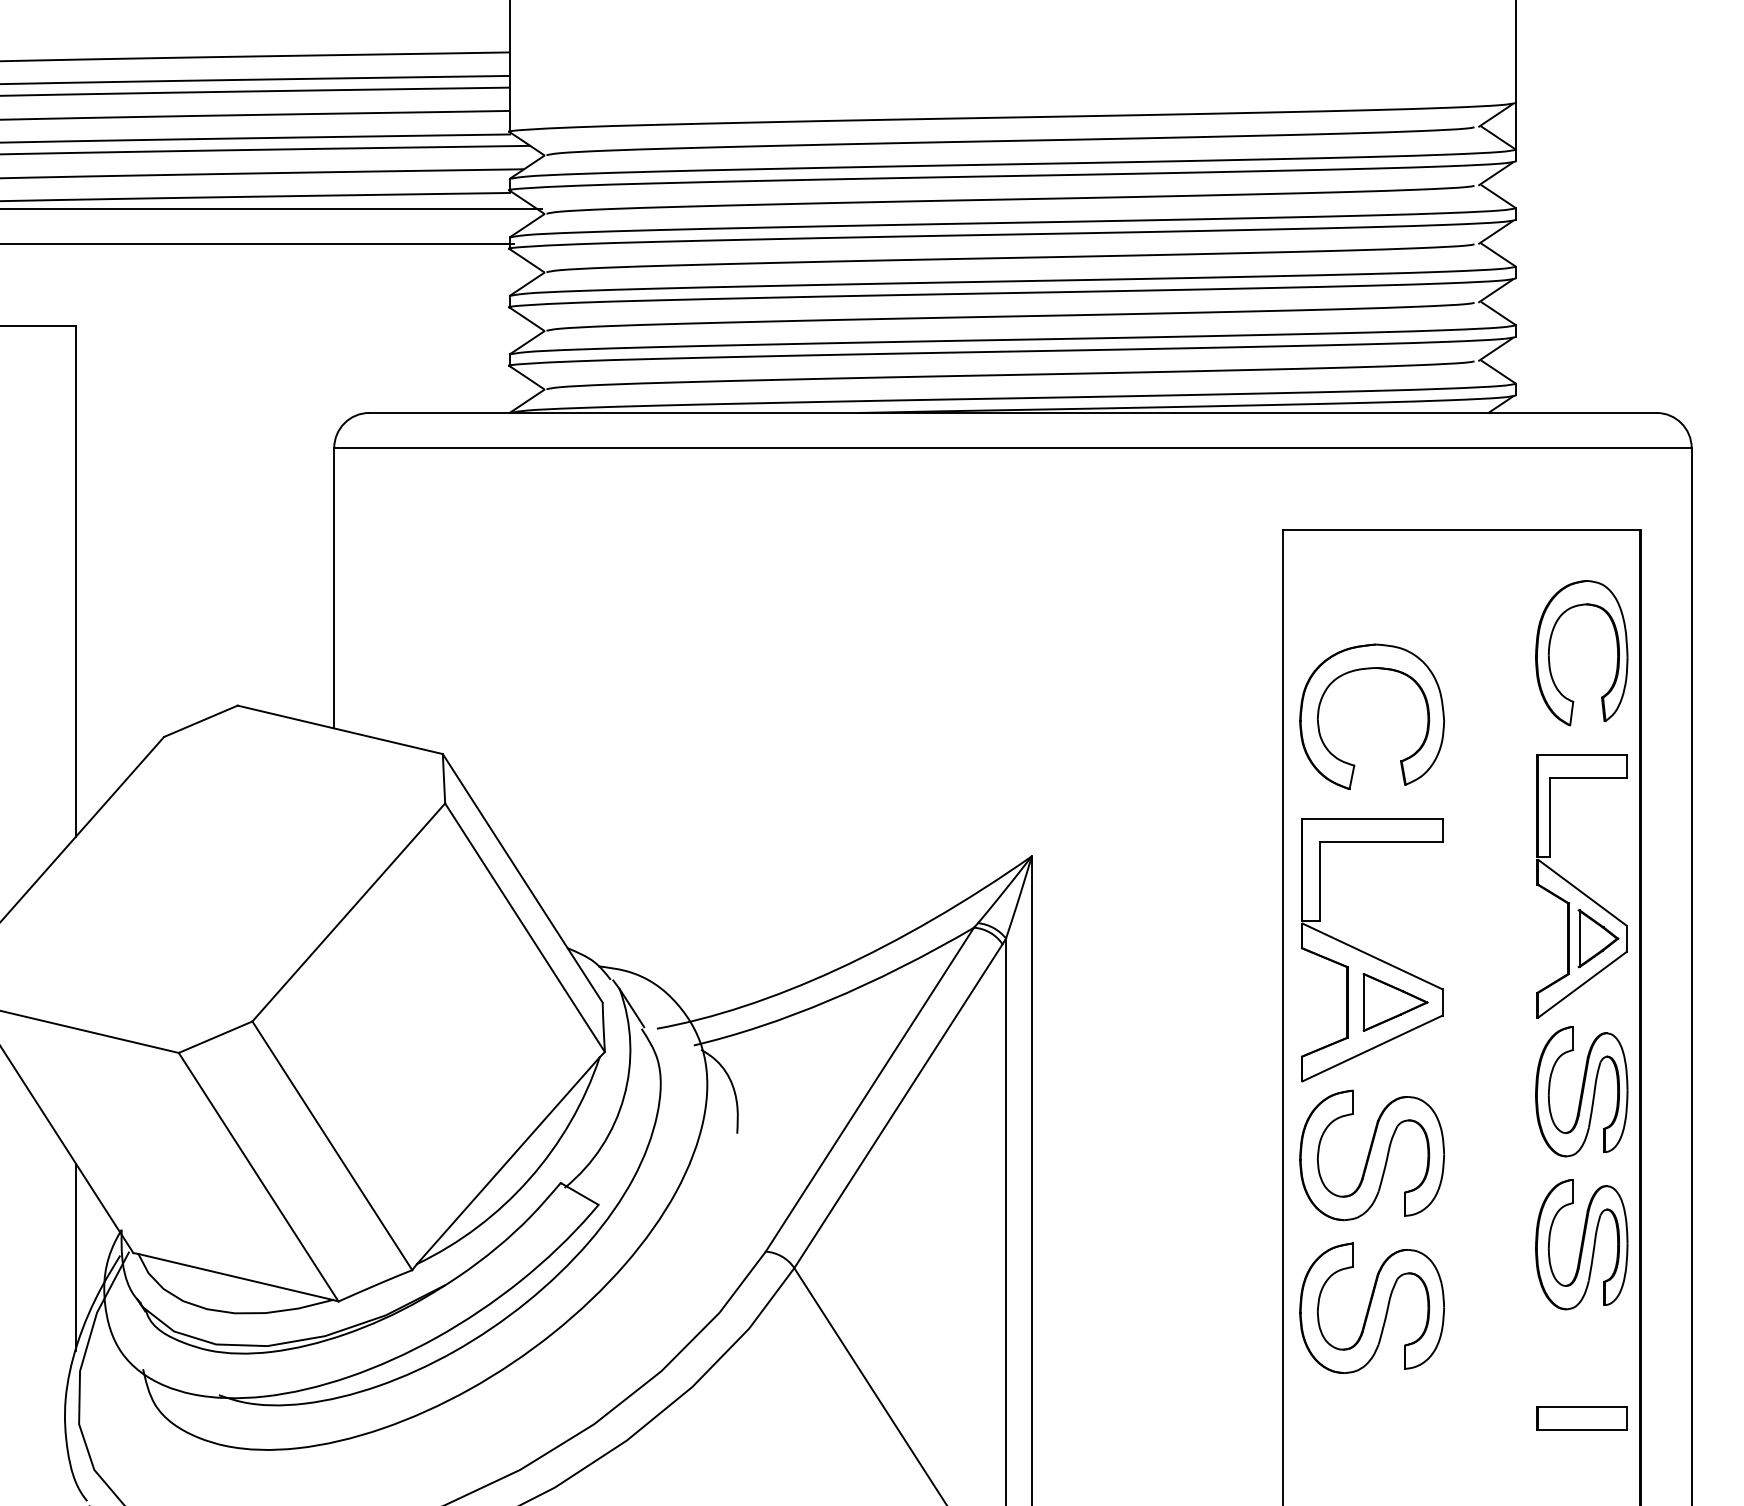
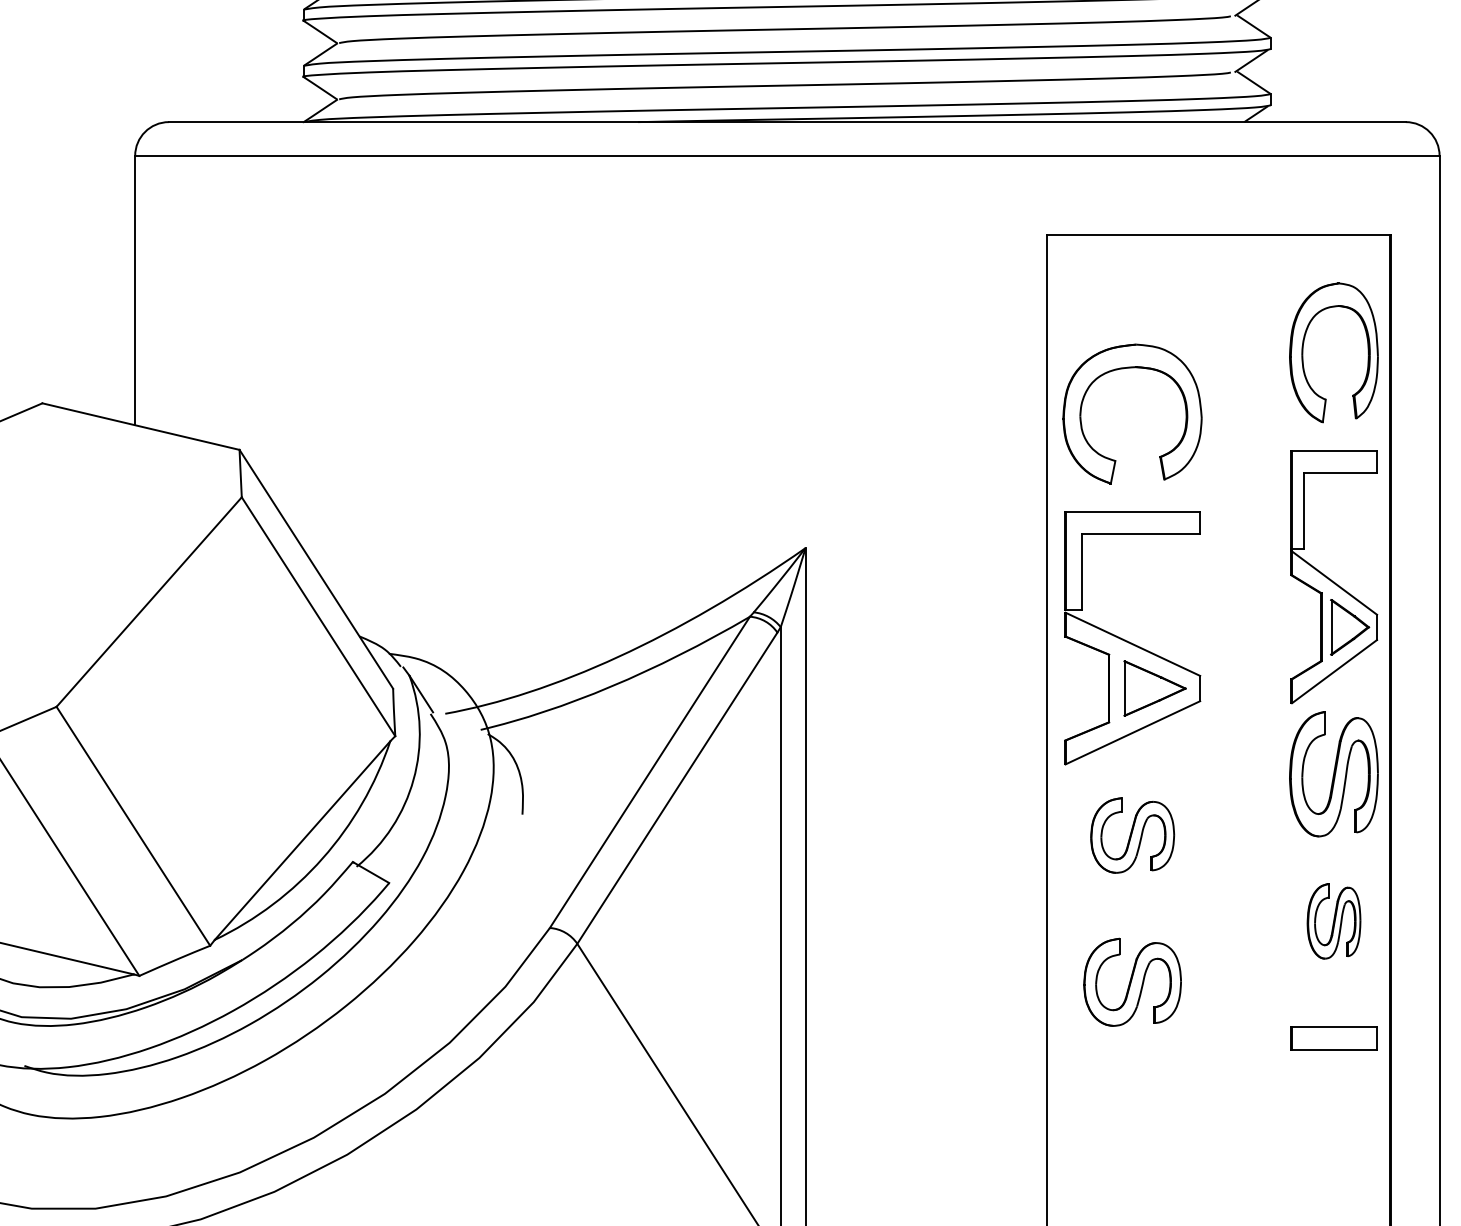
part: (1372, 1155) -> (1132, 835), size x0.6
part: (1581, 1244) -> (1333, 921), size x0.6
part: (1372, 1307) -> (1132, 981), size x0.7
part: (1581, 1418) -> (1333, 1038), moved

